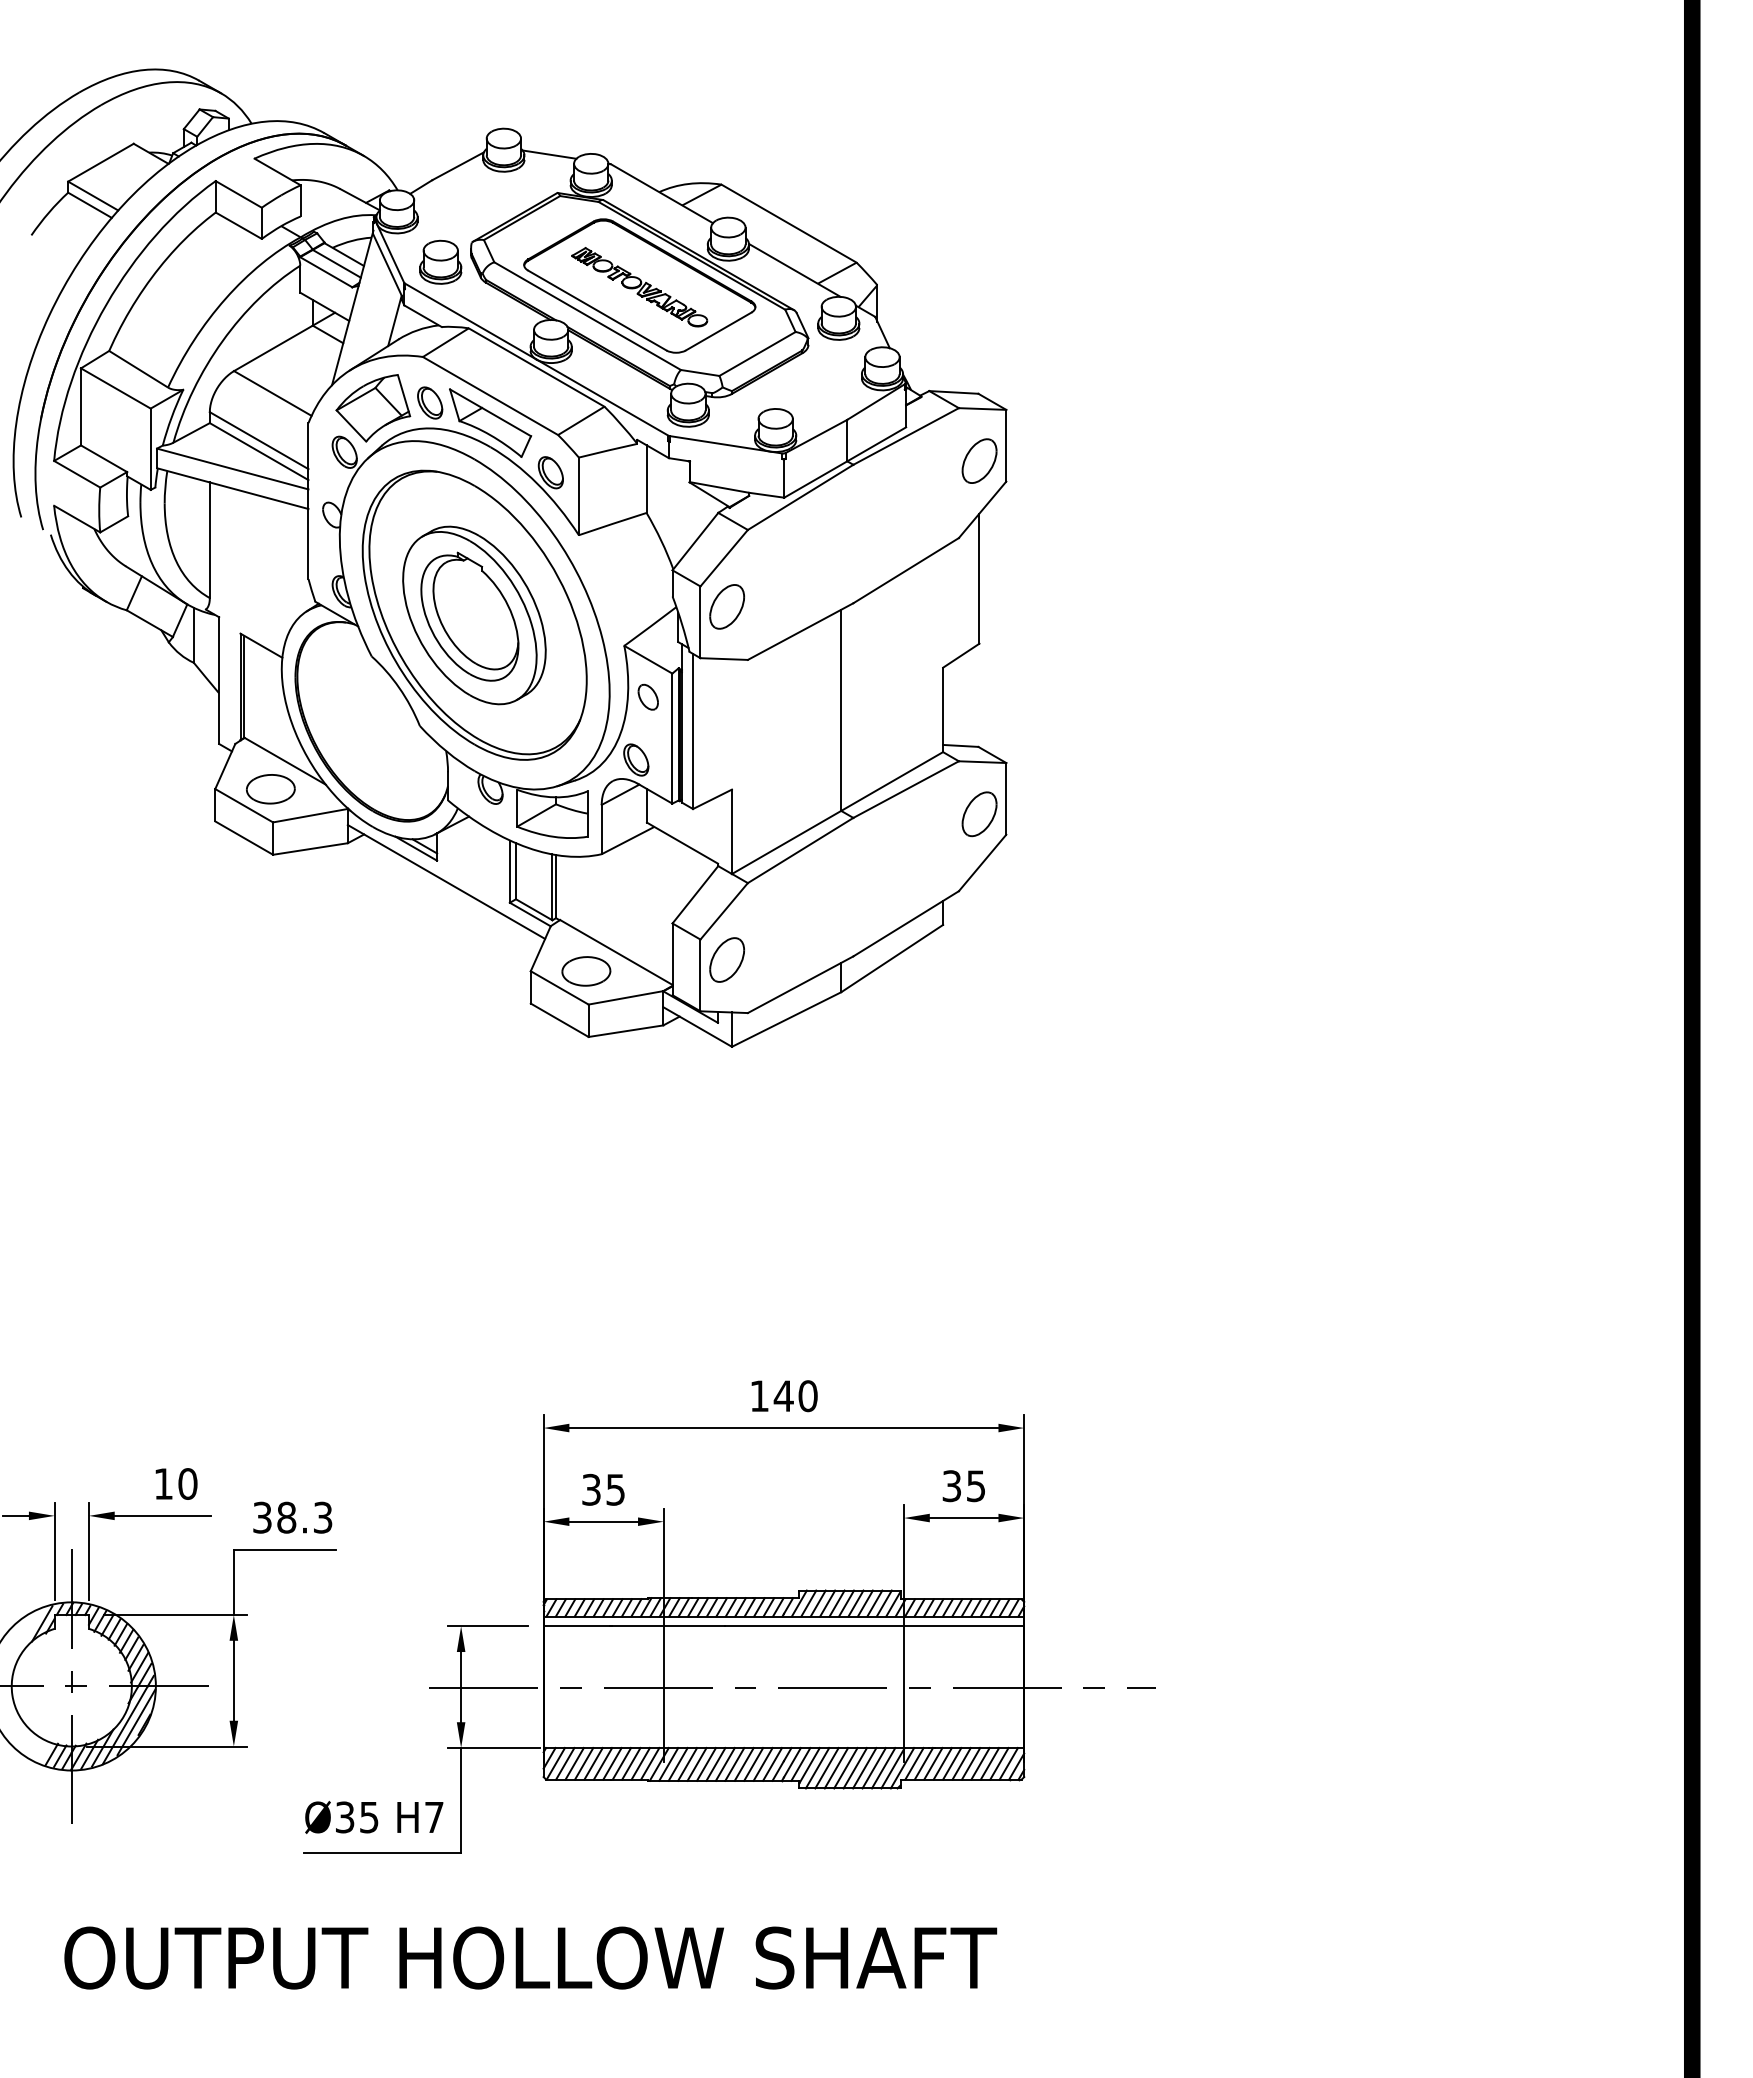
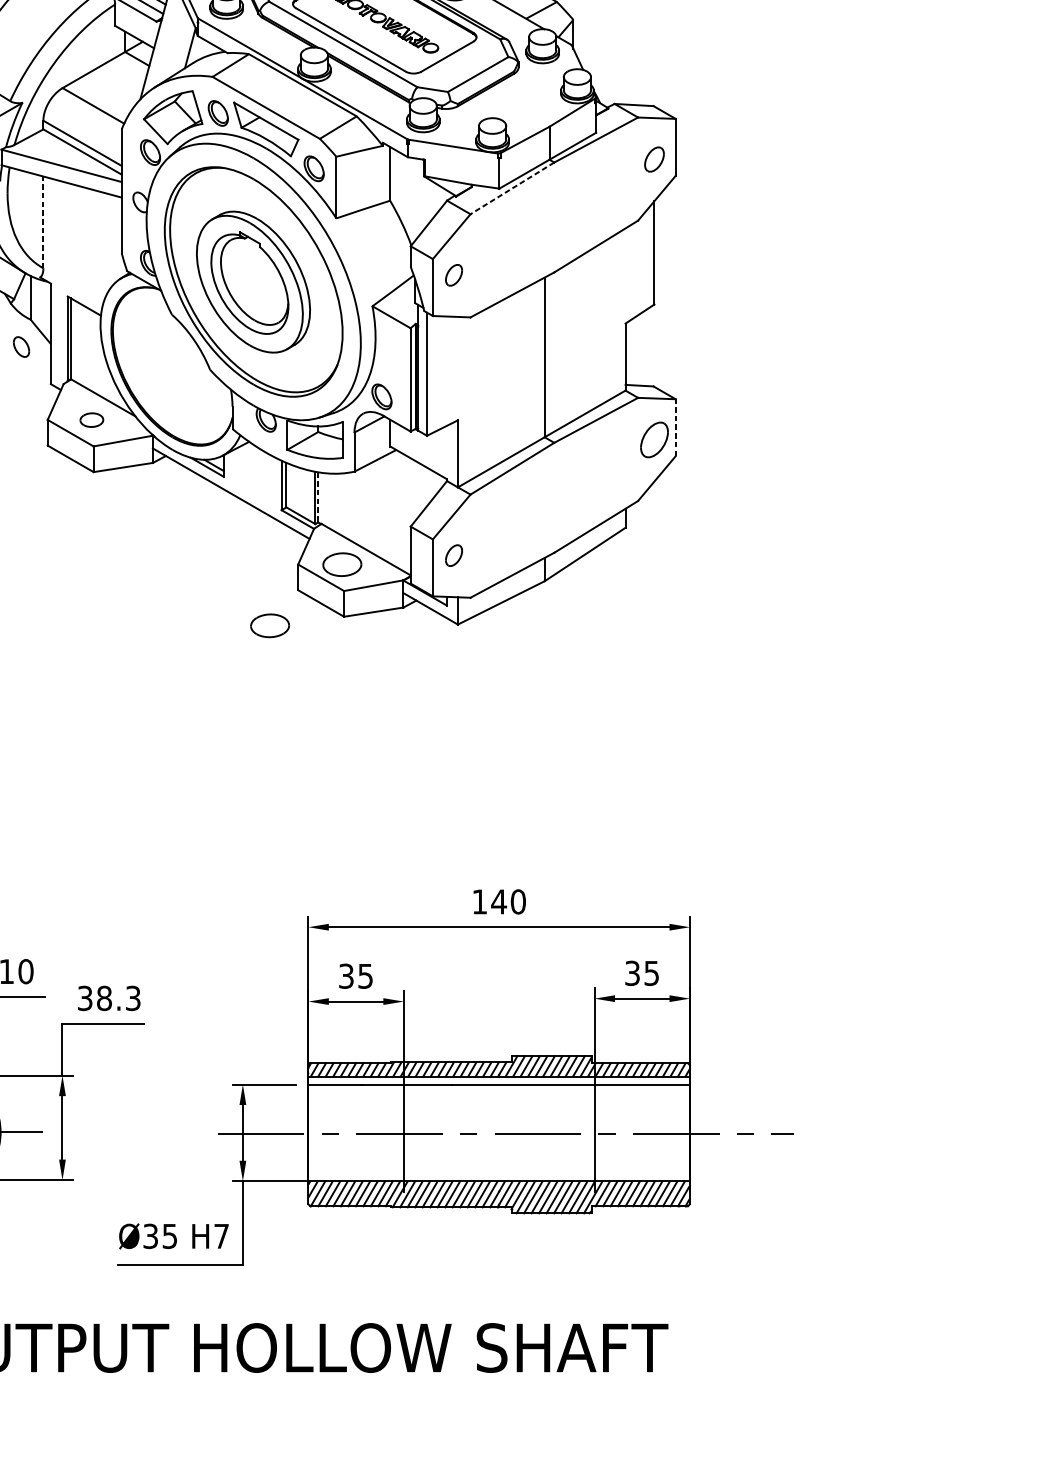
part: (979, 460) -> (654, 159), size x0.7
line: (800, 497) -> (512, 188), solid -> dashed
line: (209, 540) -> (43, 222), solid -> dashed
part: (726, 606) -> (453, 274), size x0.6
part: (647, 696) -> (20, 346), moved
part: (270, 789) -> (91, 420), size x0.6
line: (1006, 798) -> (675, 427), solid -> dashed
line: (556, 886) -> (318, 497), solid -> dashed
part: (726, 959) -> (453, 555), size x0.6
part: (495, 1048) -> (270, 625), added

